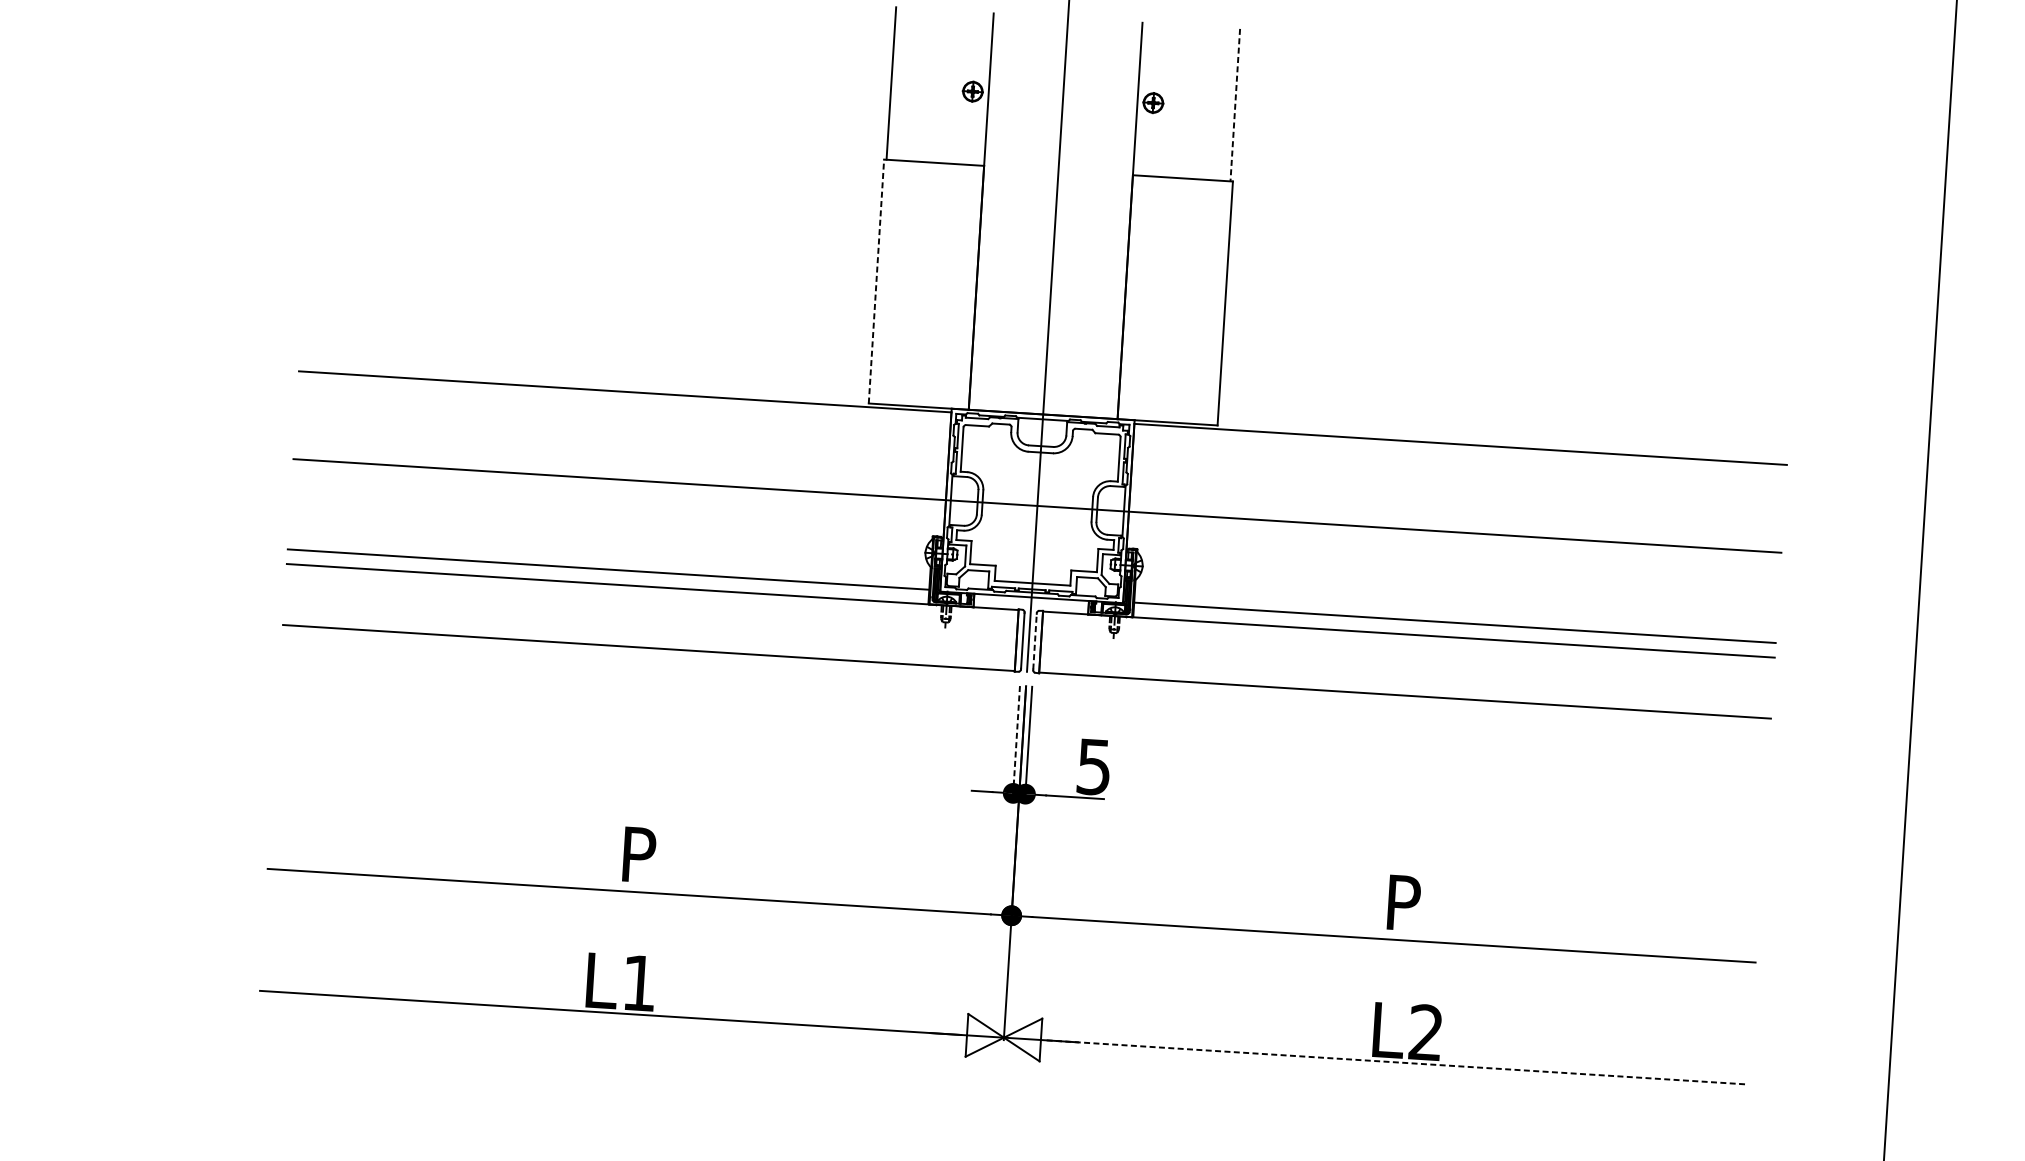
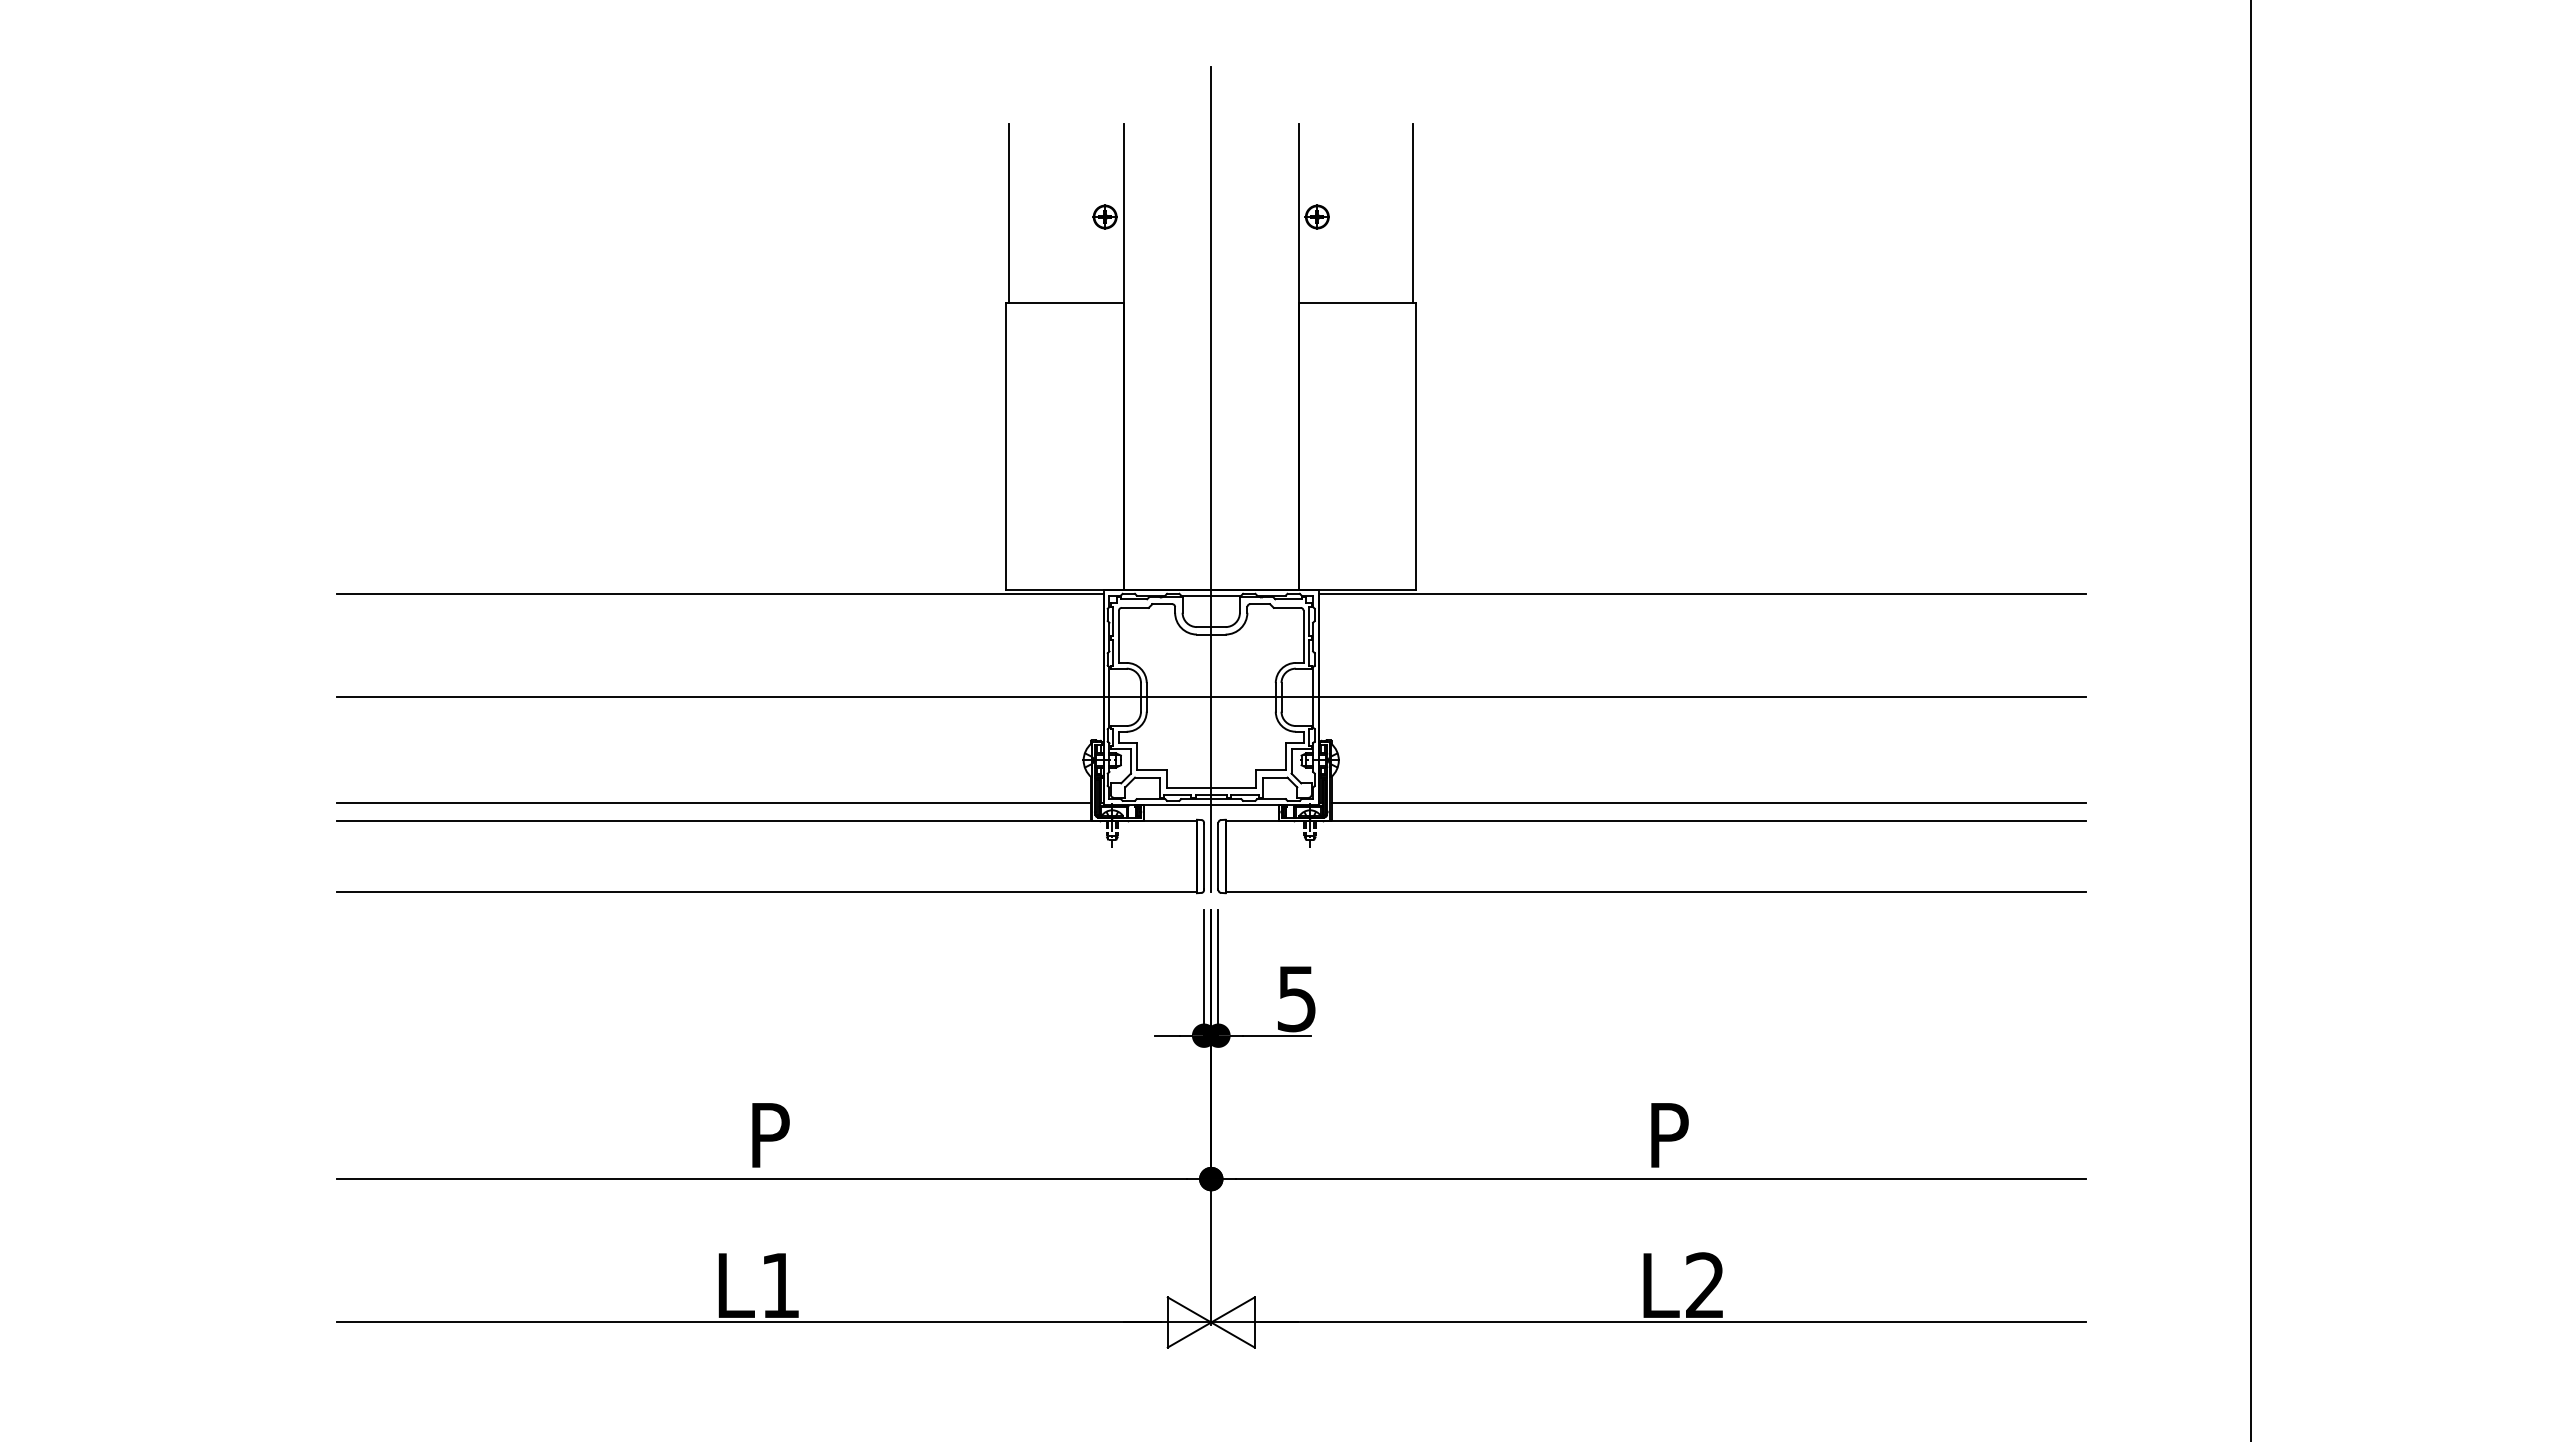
line: (1235, 105) -> (1413, 213), dashed -> solid
line: (876, 280) -> (1006, 445), dashed -> solid
line: (1035, 641) -> (1218, 856), dashed -> solid
line: (1016, 741) -> (1204, 974), dashed -> solid
line: (1398, 1062) -> (1674, 1322), dashed -> solid

